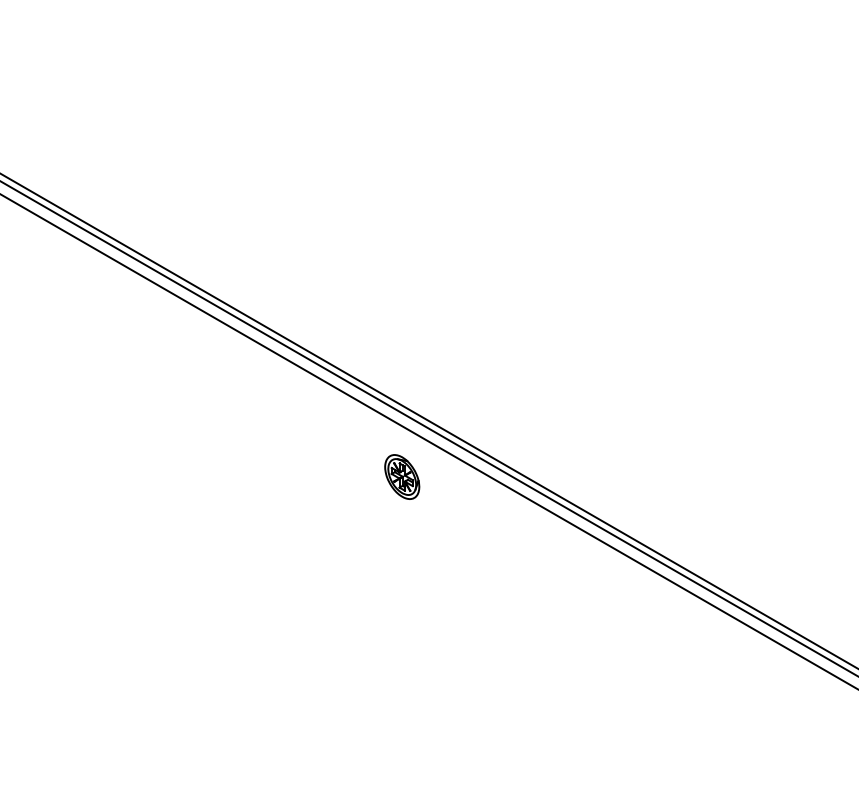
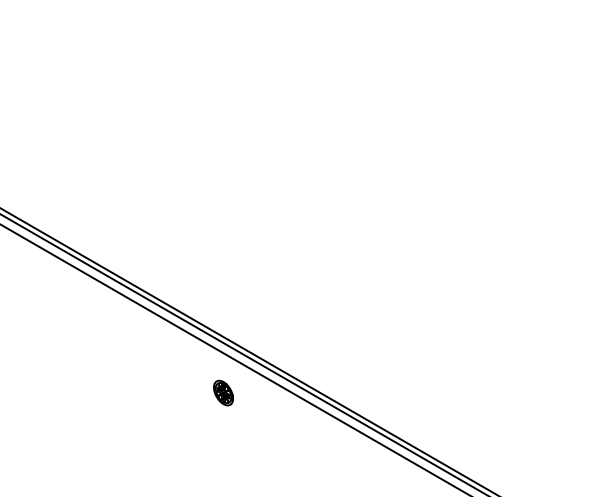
part: (402, 476) -> (223, 392), size x0.71

